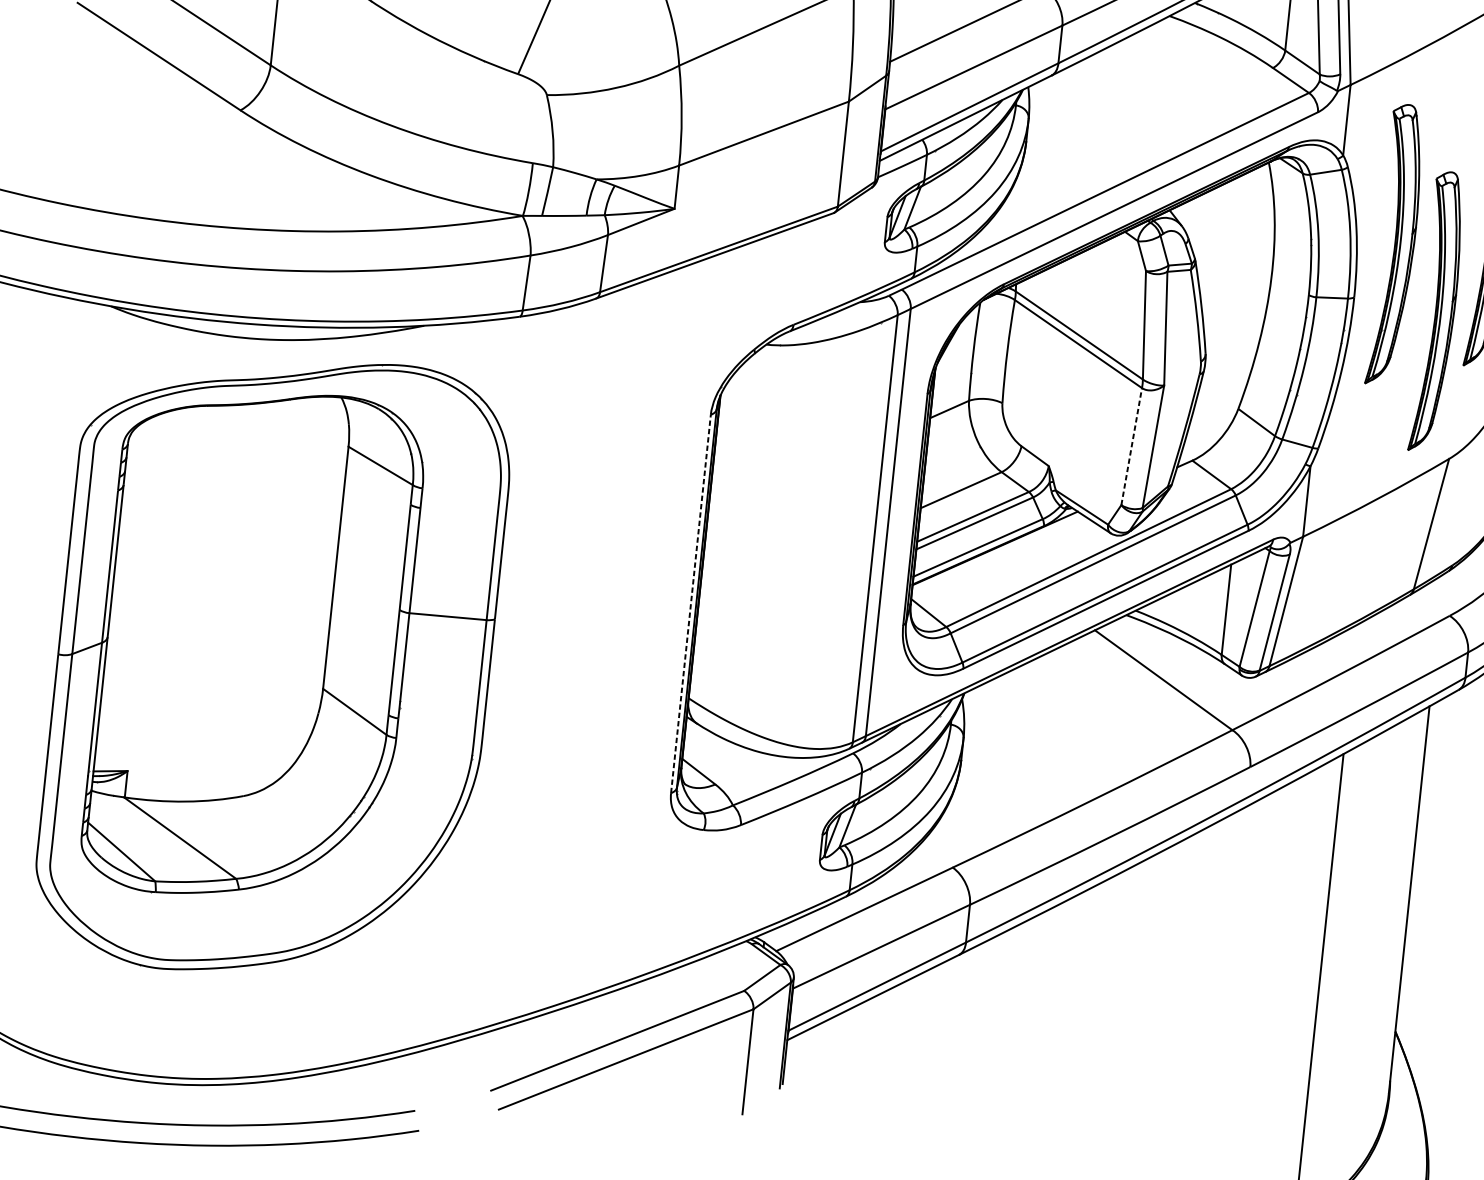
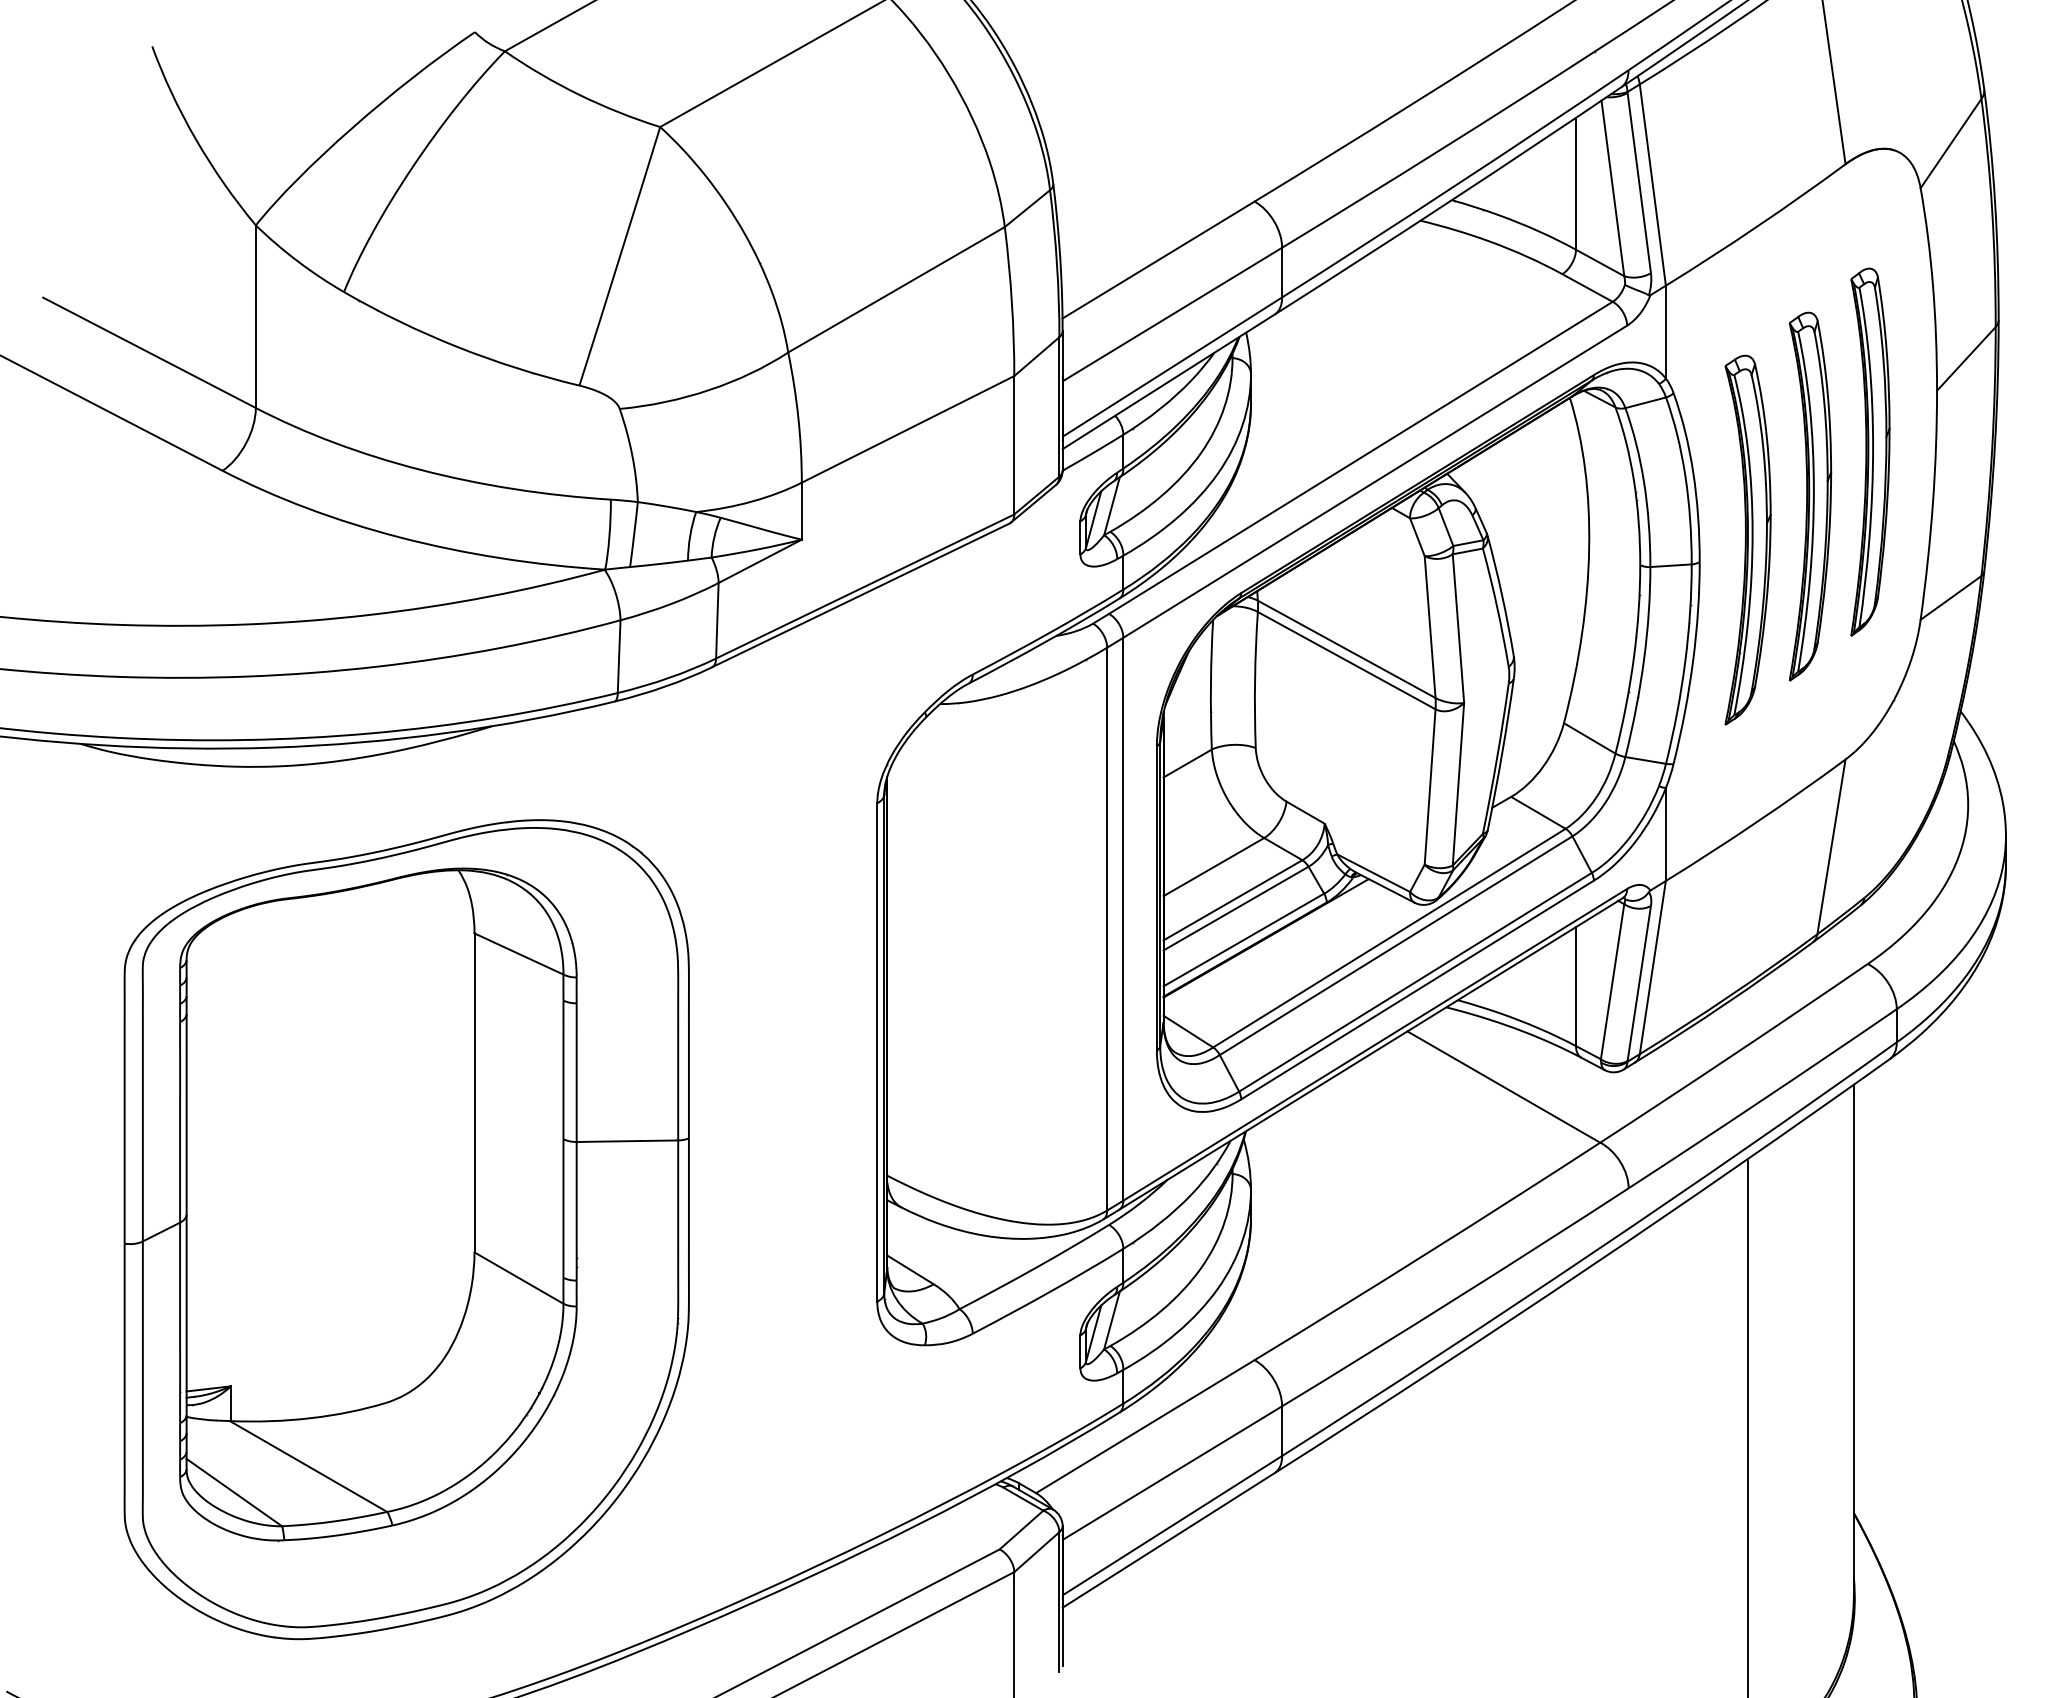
part: (1396, 244) -> (1747, 539), moved
part: (1438, 311) -> (1810, 496), moved
line: (1132, 446) -> (1430, 786), dashed -> solid
line: (691, 603) -> (877, 1051), dashed -> solid
part: (273, 666) -> (406, 1229), moved

